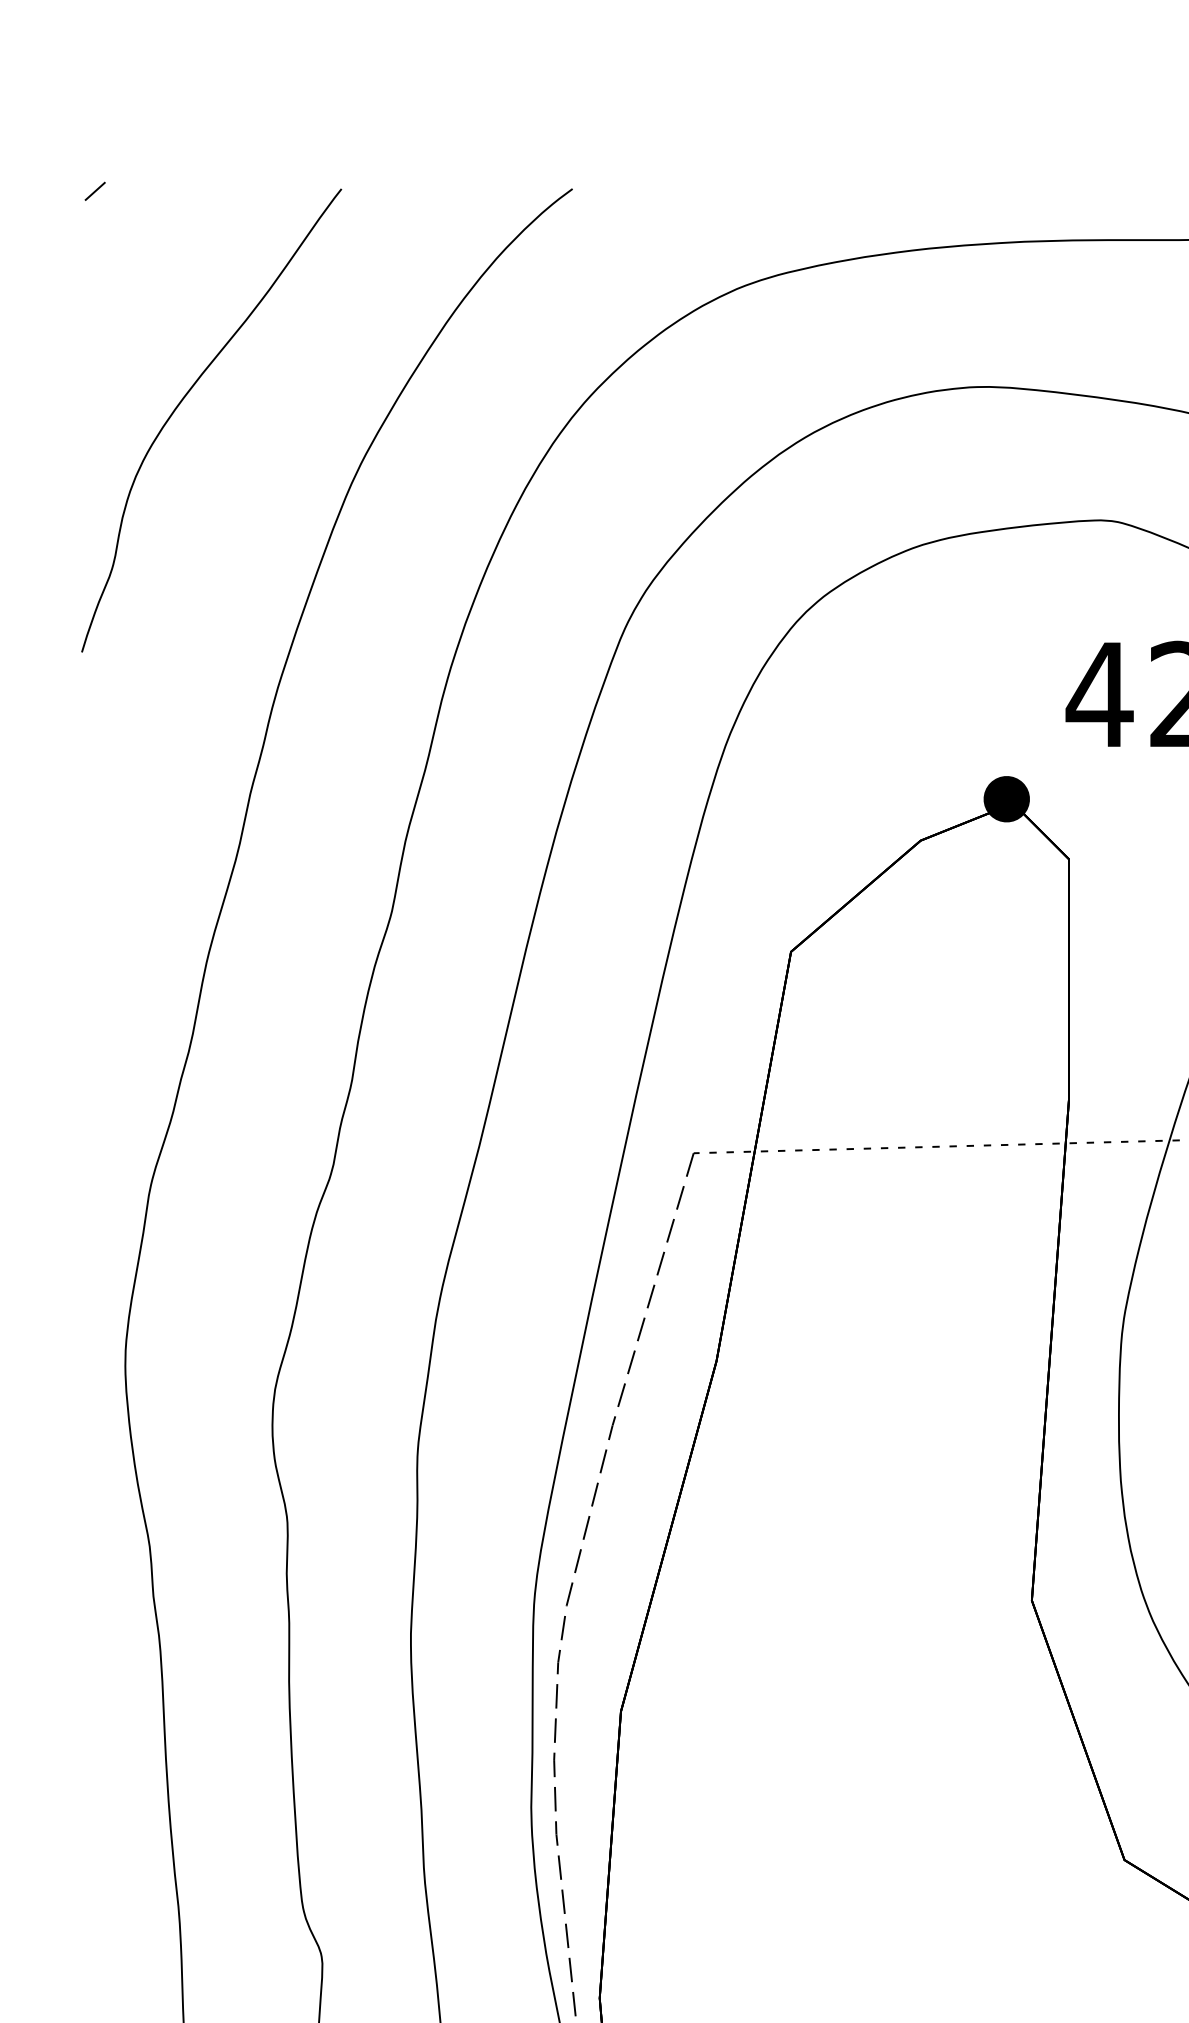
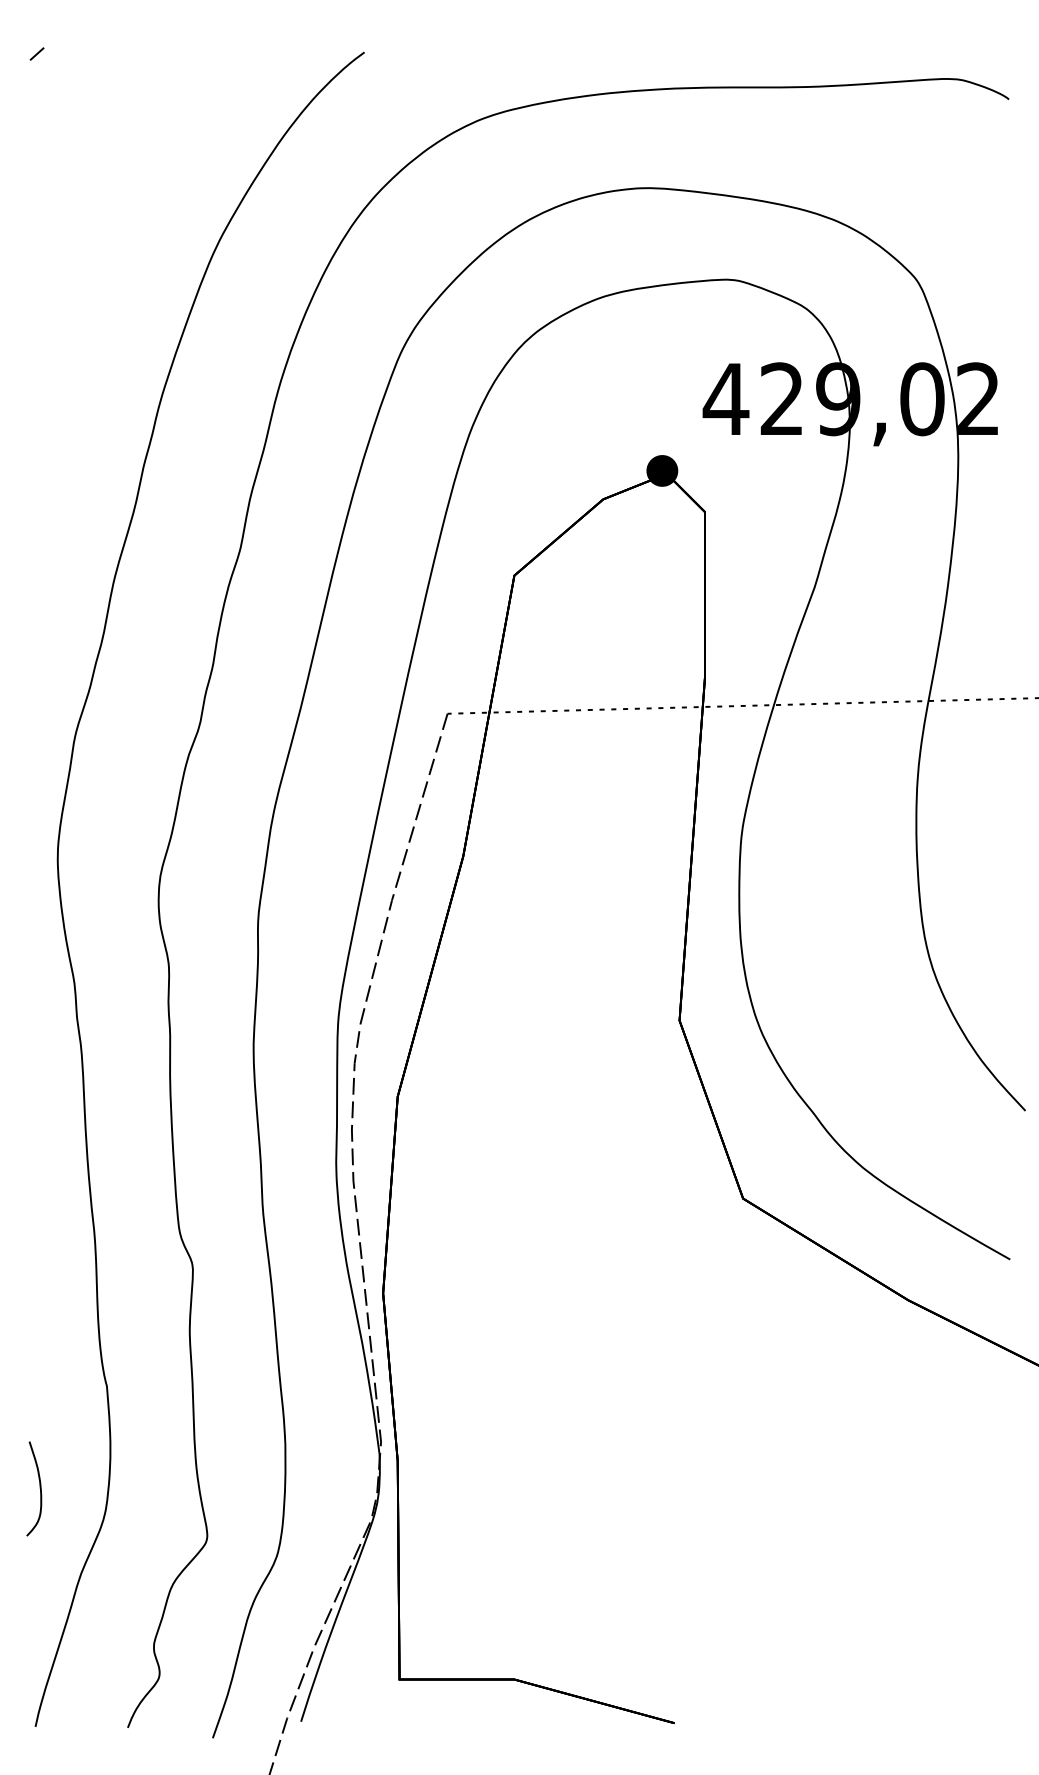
curve: (181, 403) -> (96, 199), removed

